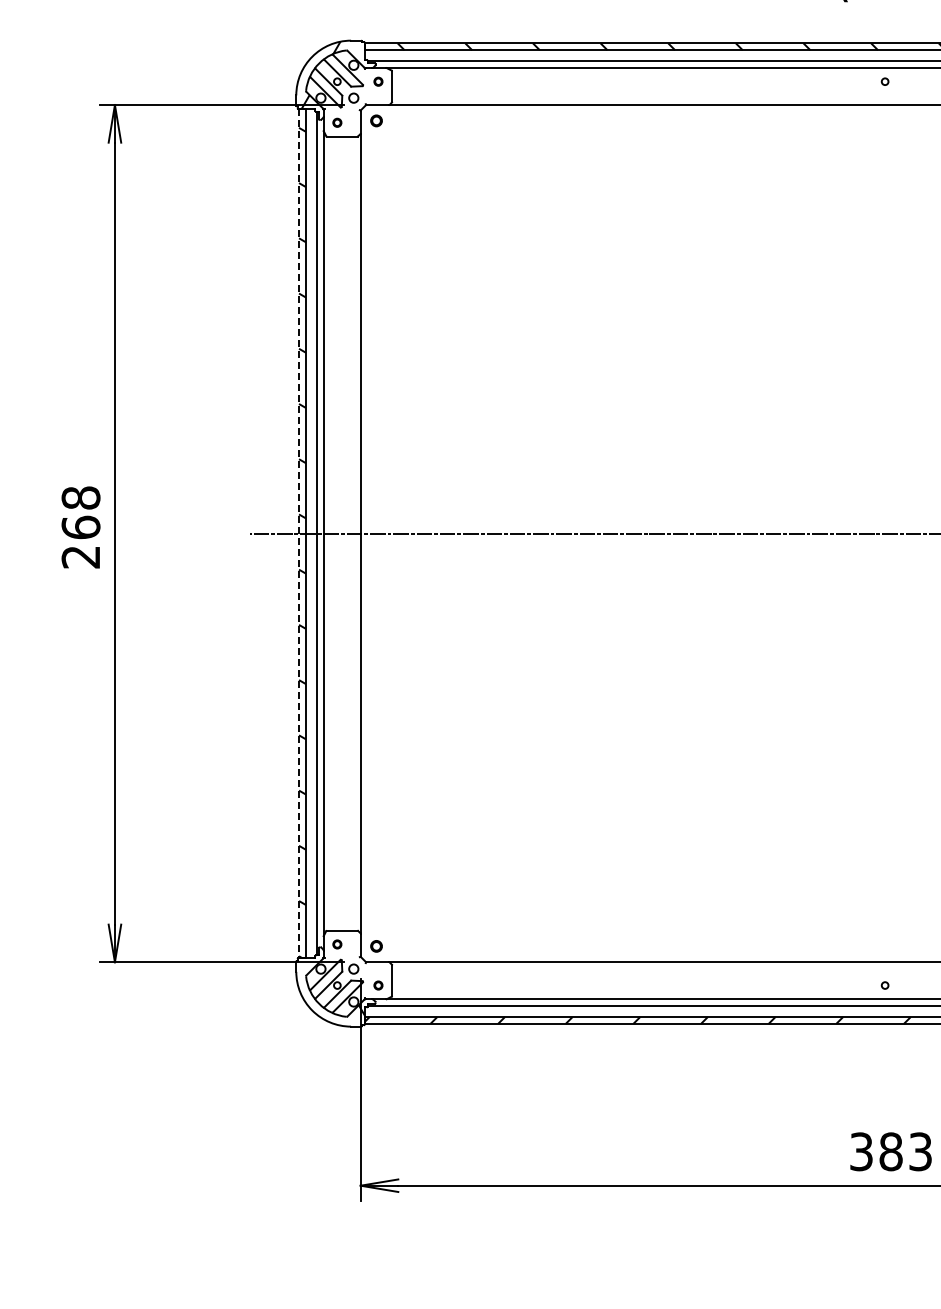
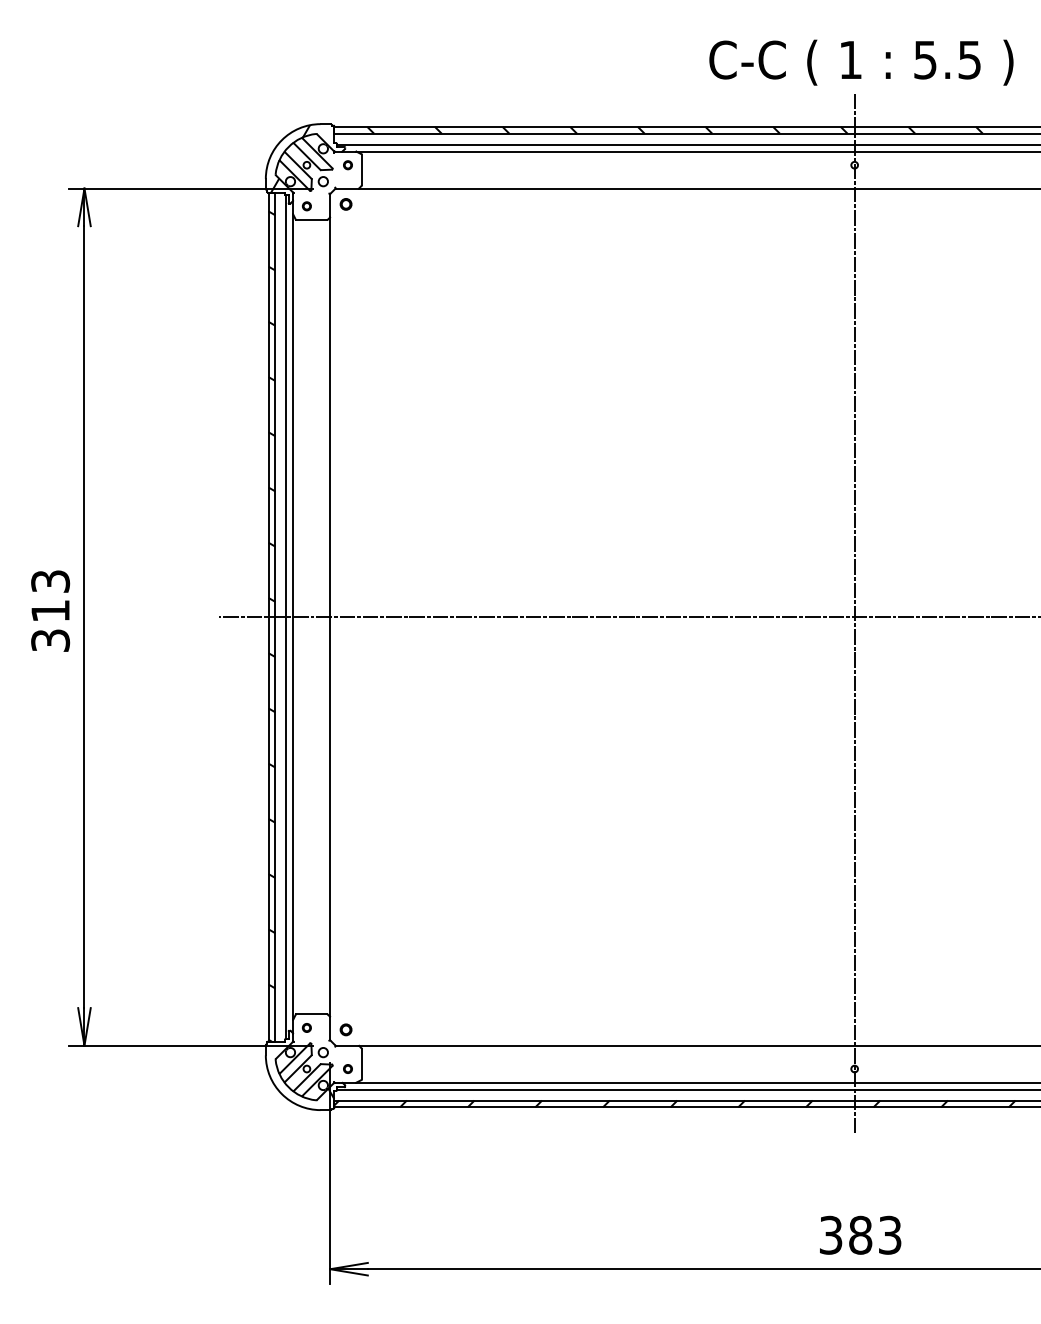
text: (80, 527) -> (50, 610), 268 -> 313
line: (884, 530) -> (854, 613), added
line: (298, 534) -> (268, 617), dashed -> solid

